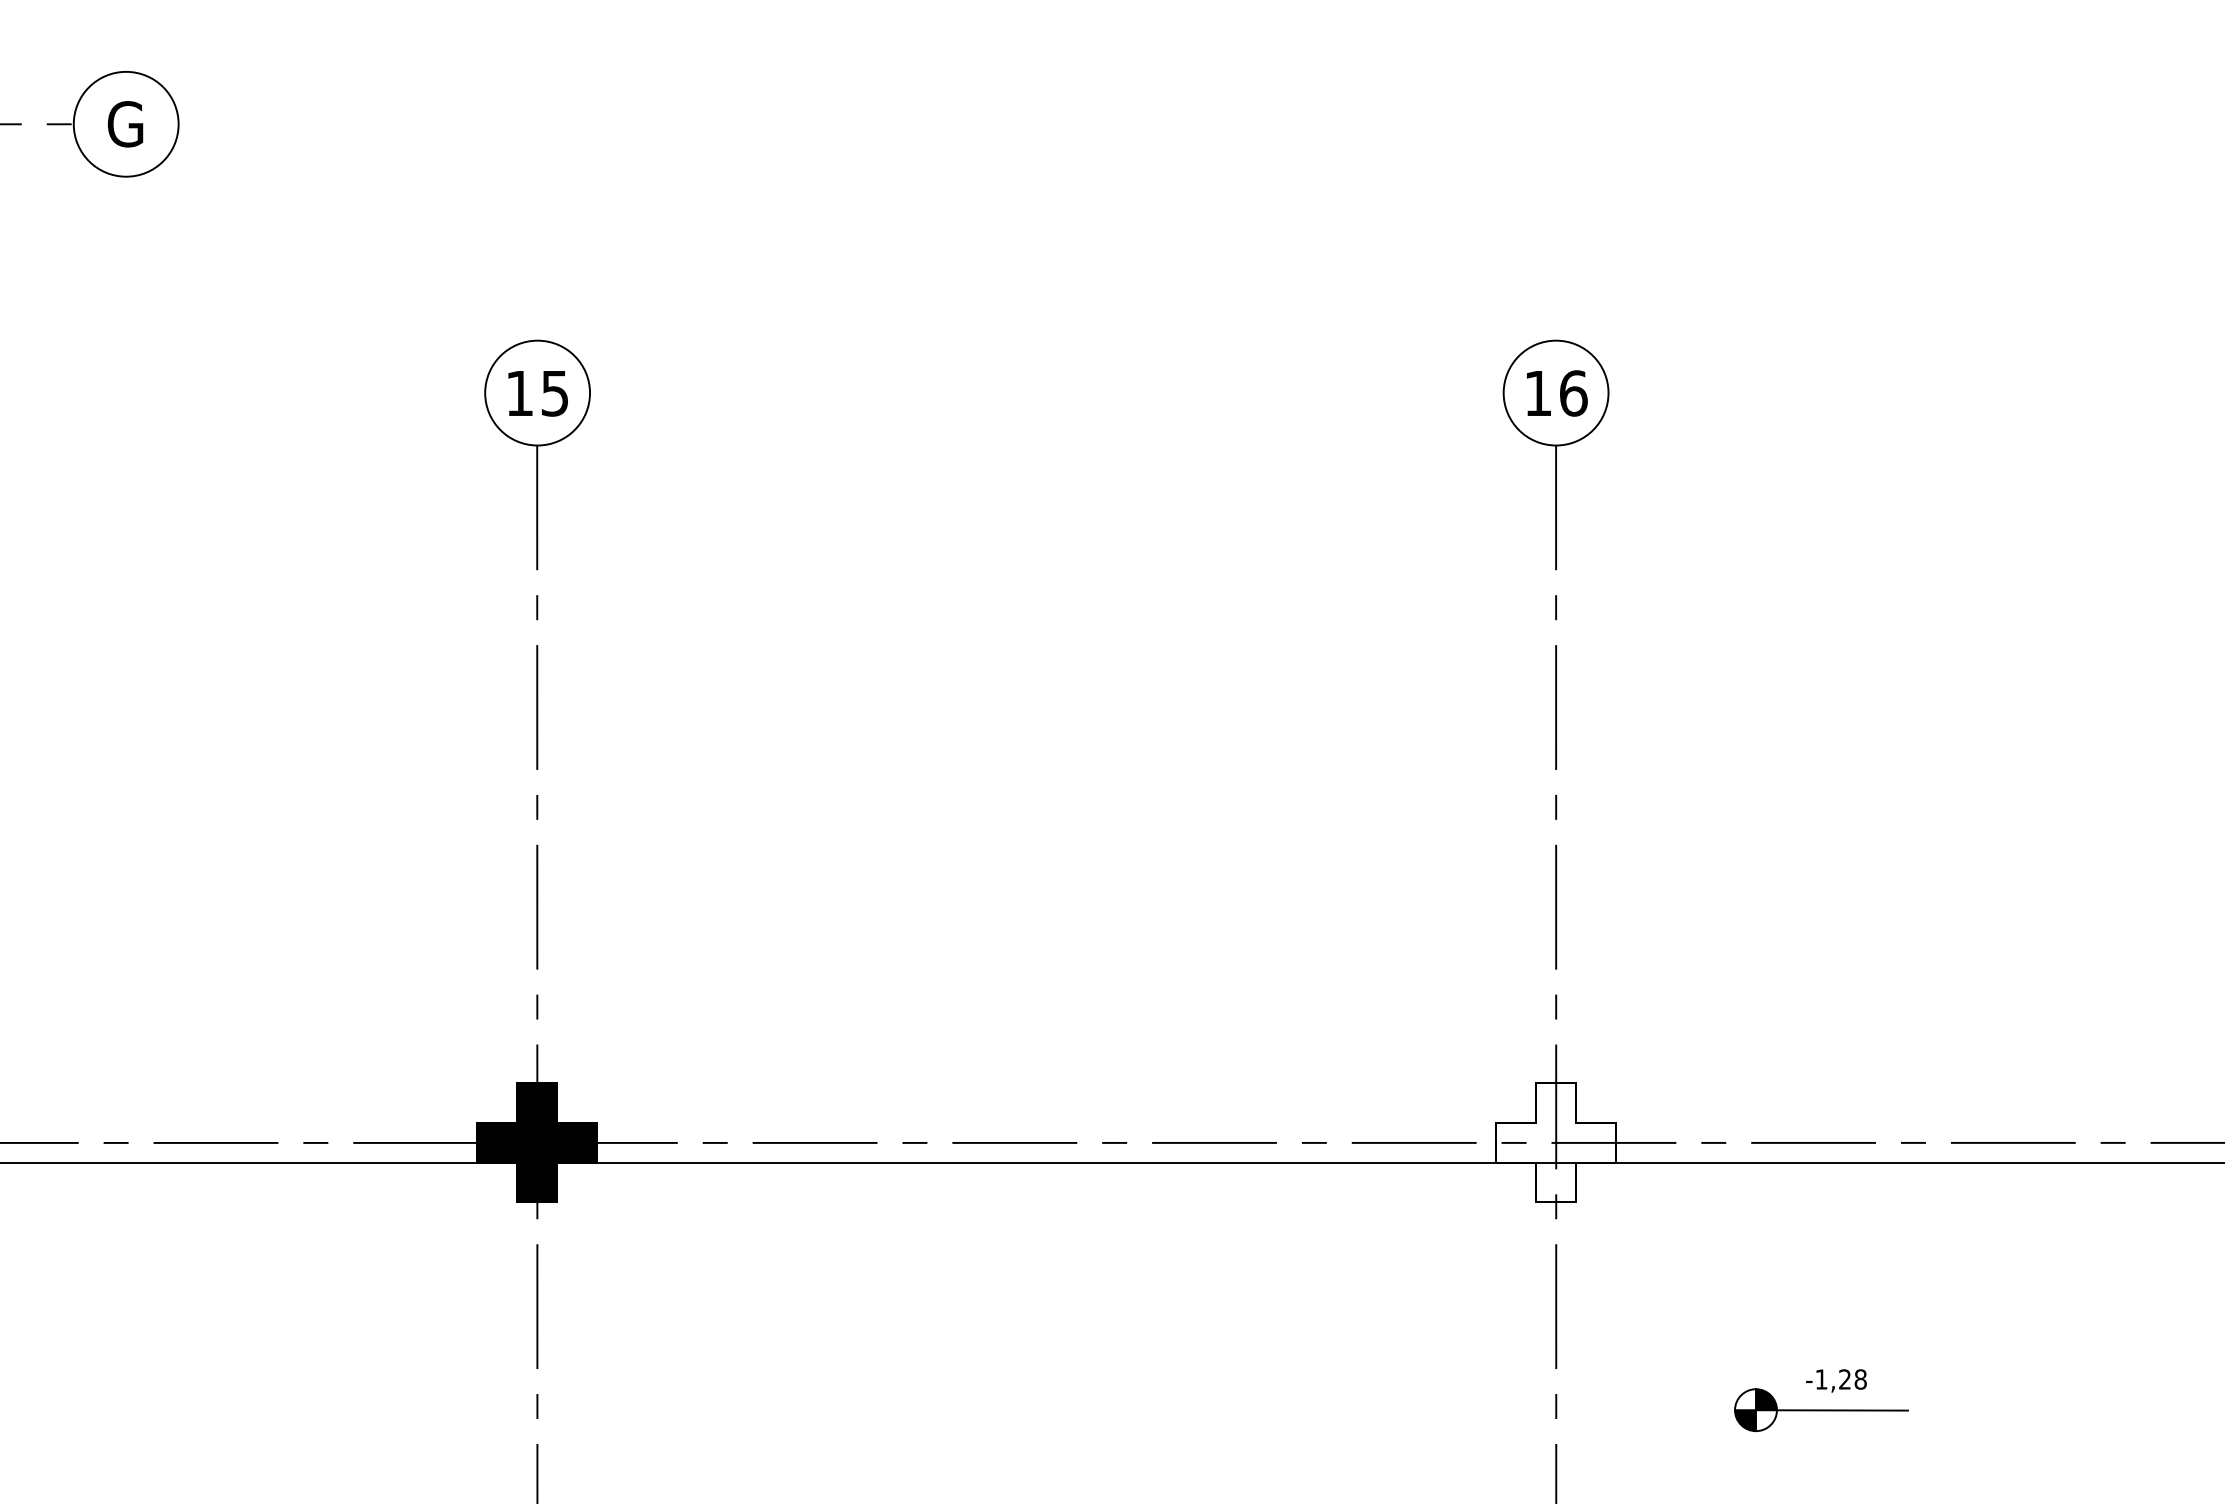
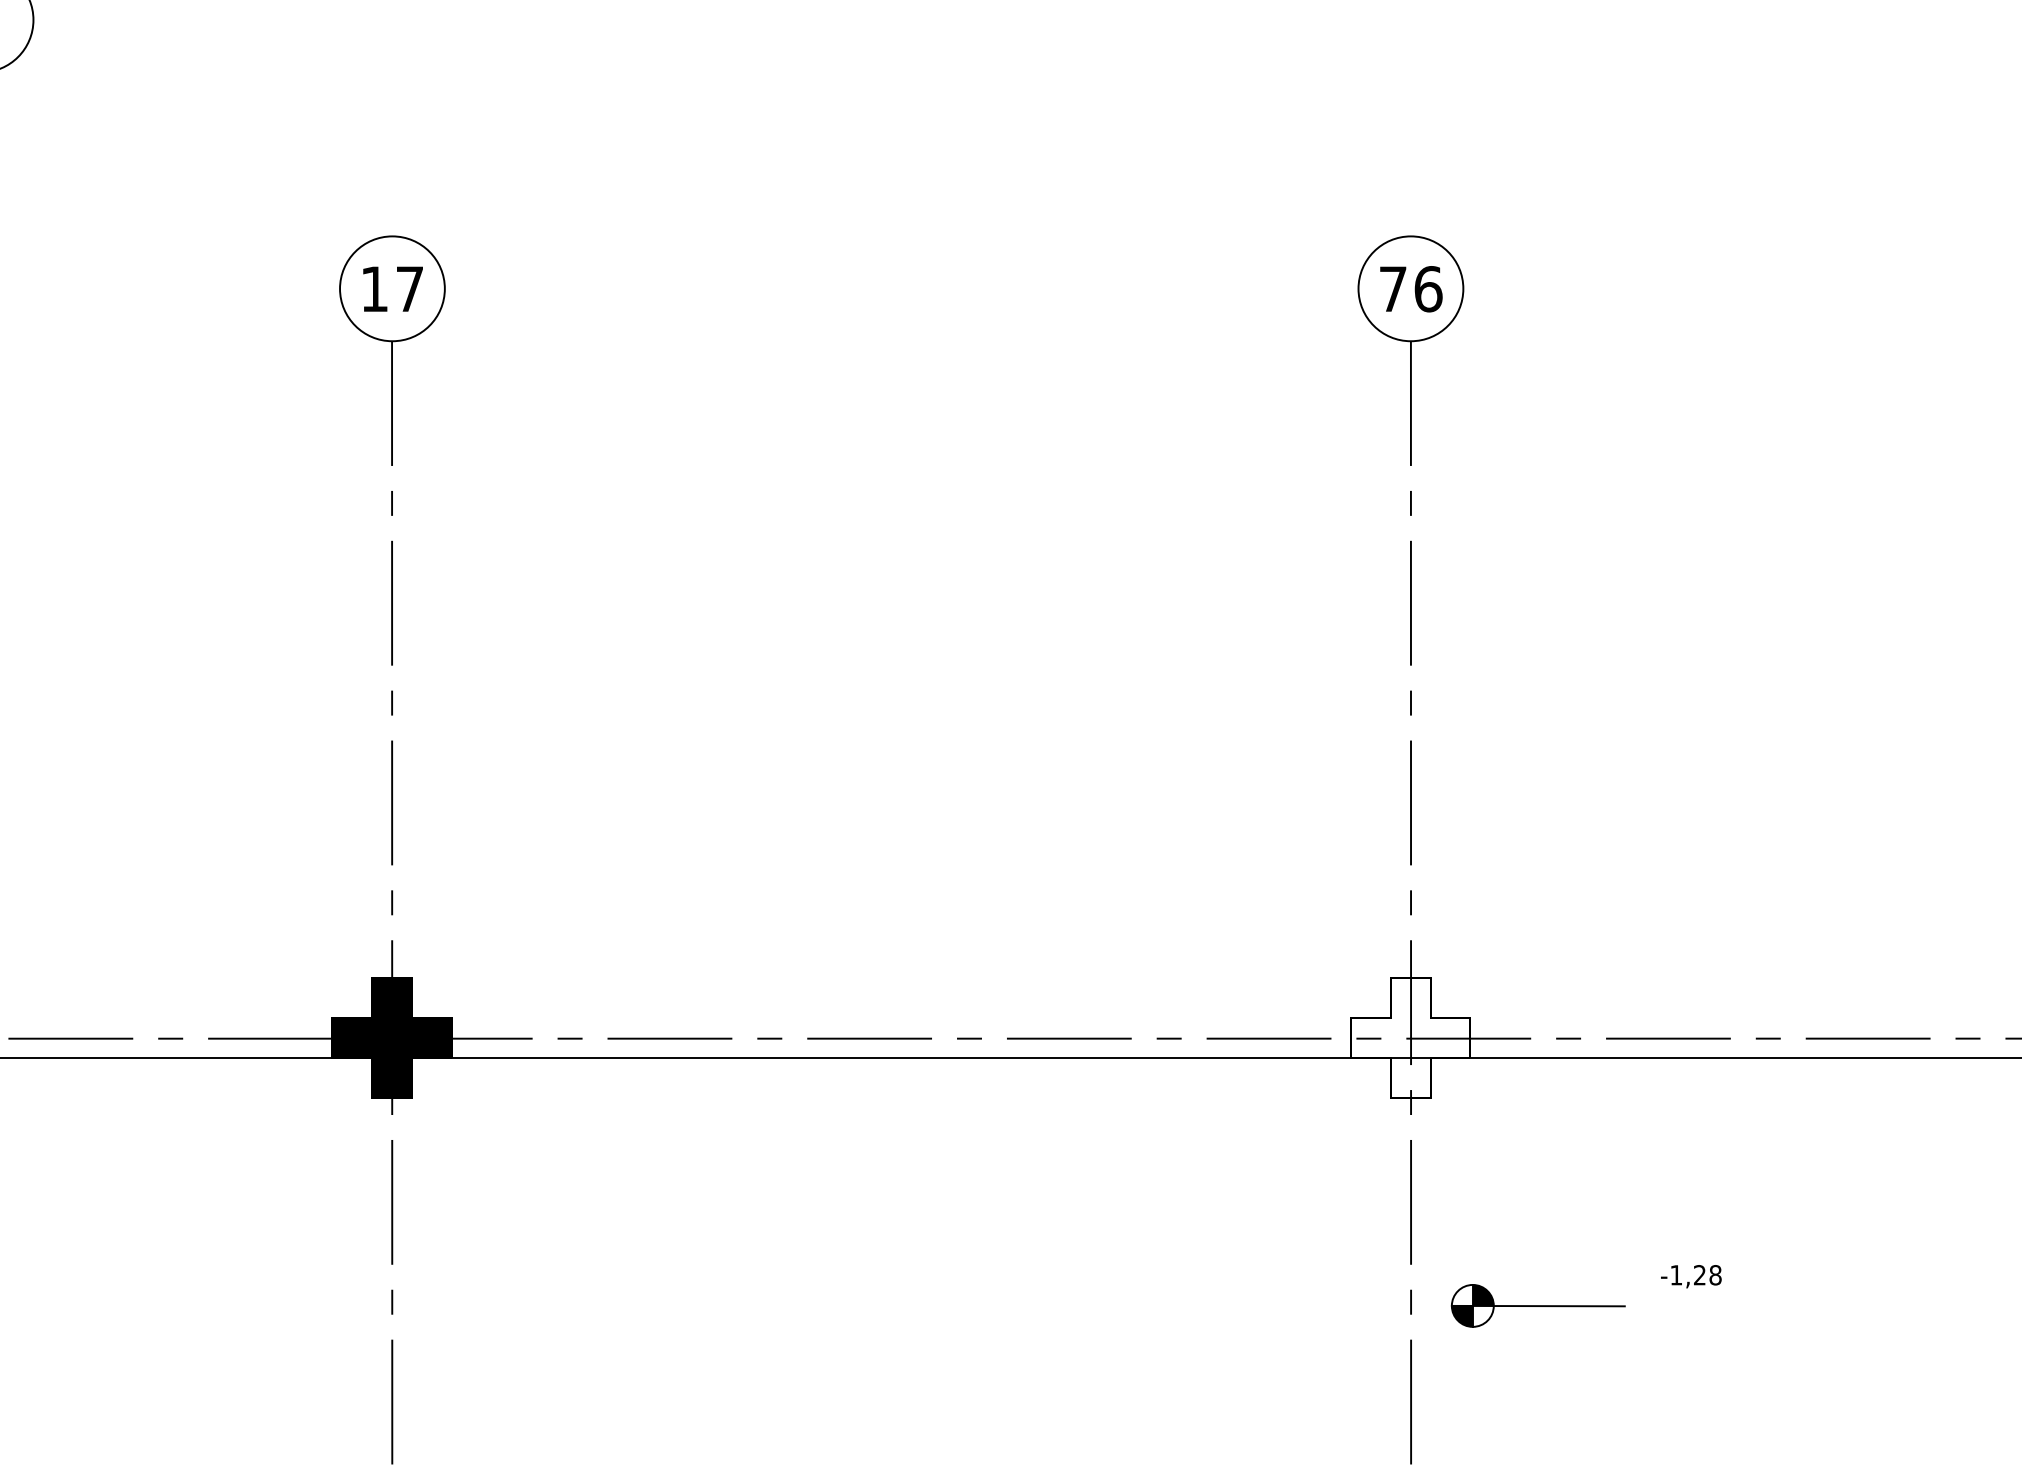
text: (554, 393) -> (409, 289), 15 -> 17
text: (1538, 393) -> (1393, 289), 16 -> 76
part: (1821, 1409) -> (1538, 1305), moved

